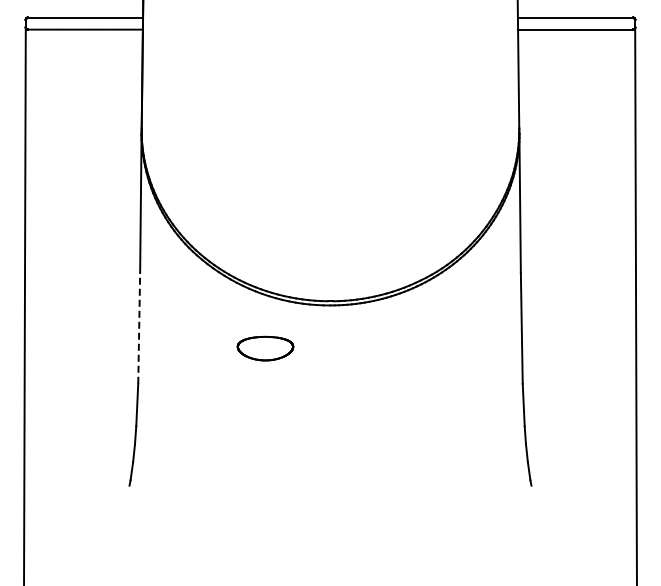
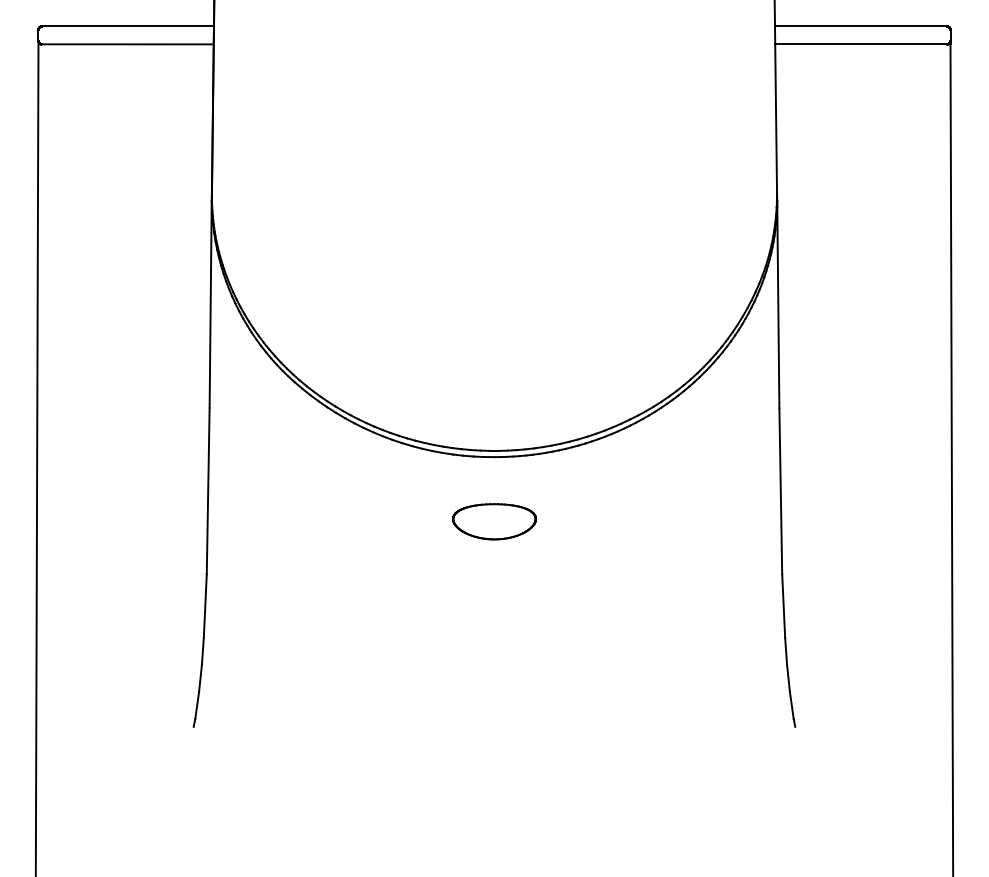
line: (139, 328) -> (208, 491), dashed -> solid
part: (265, 348) -> (494, 521), moved

